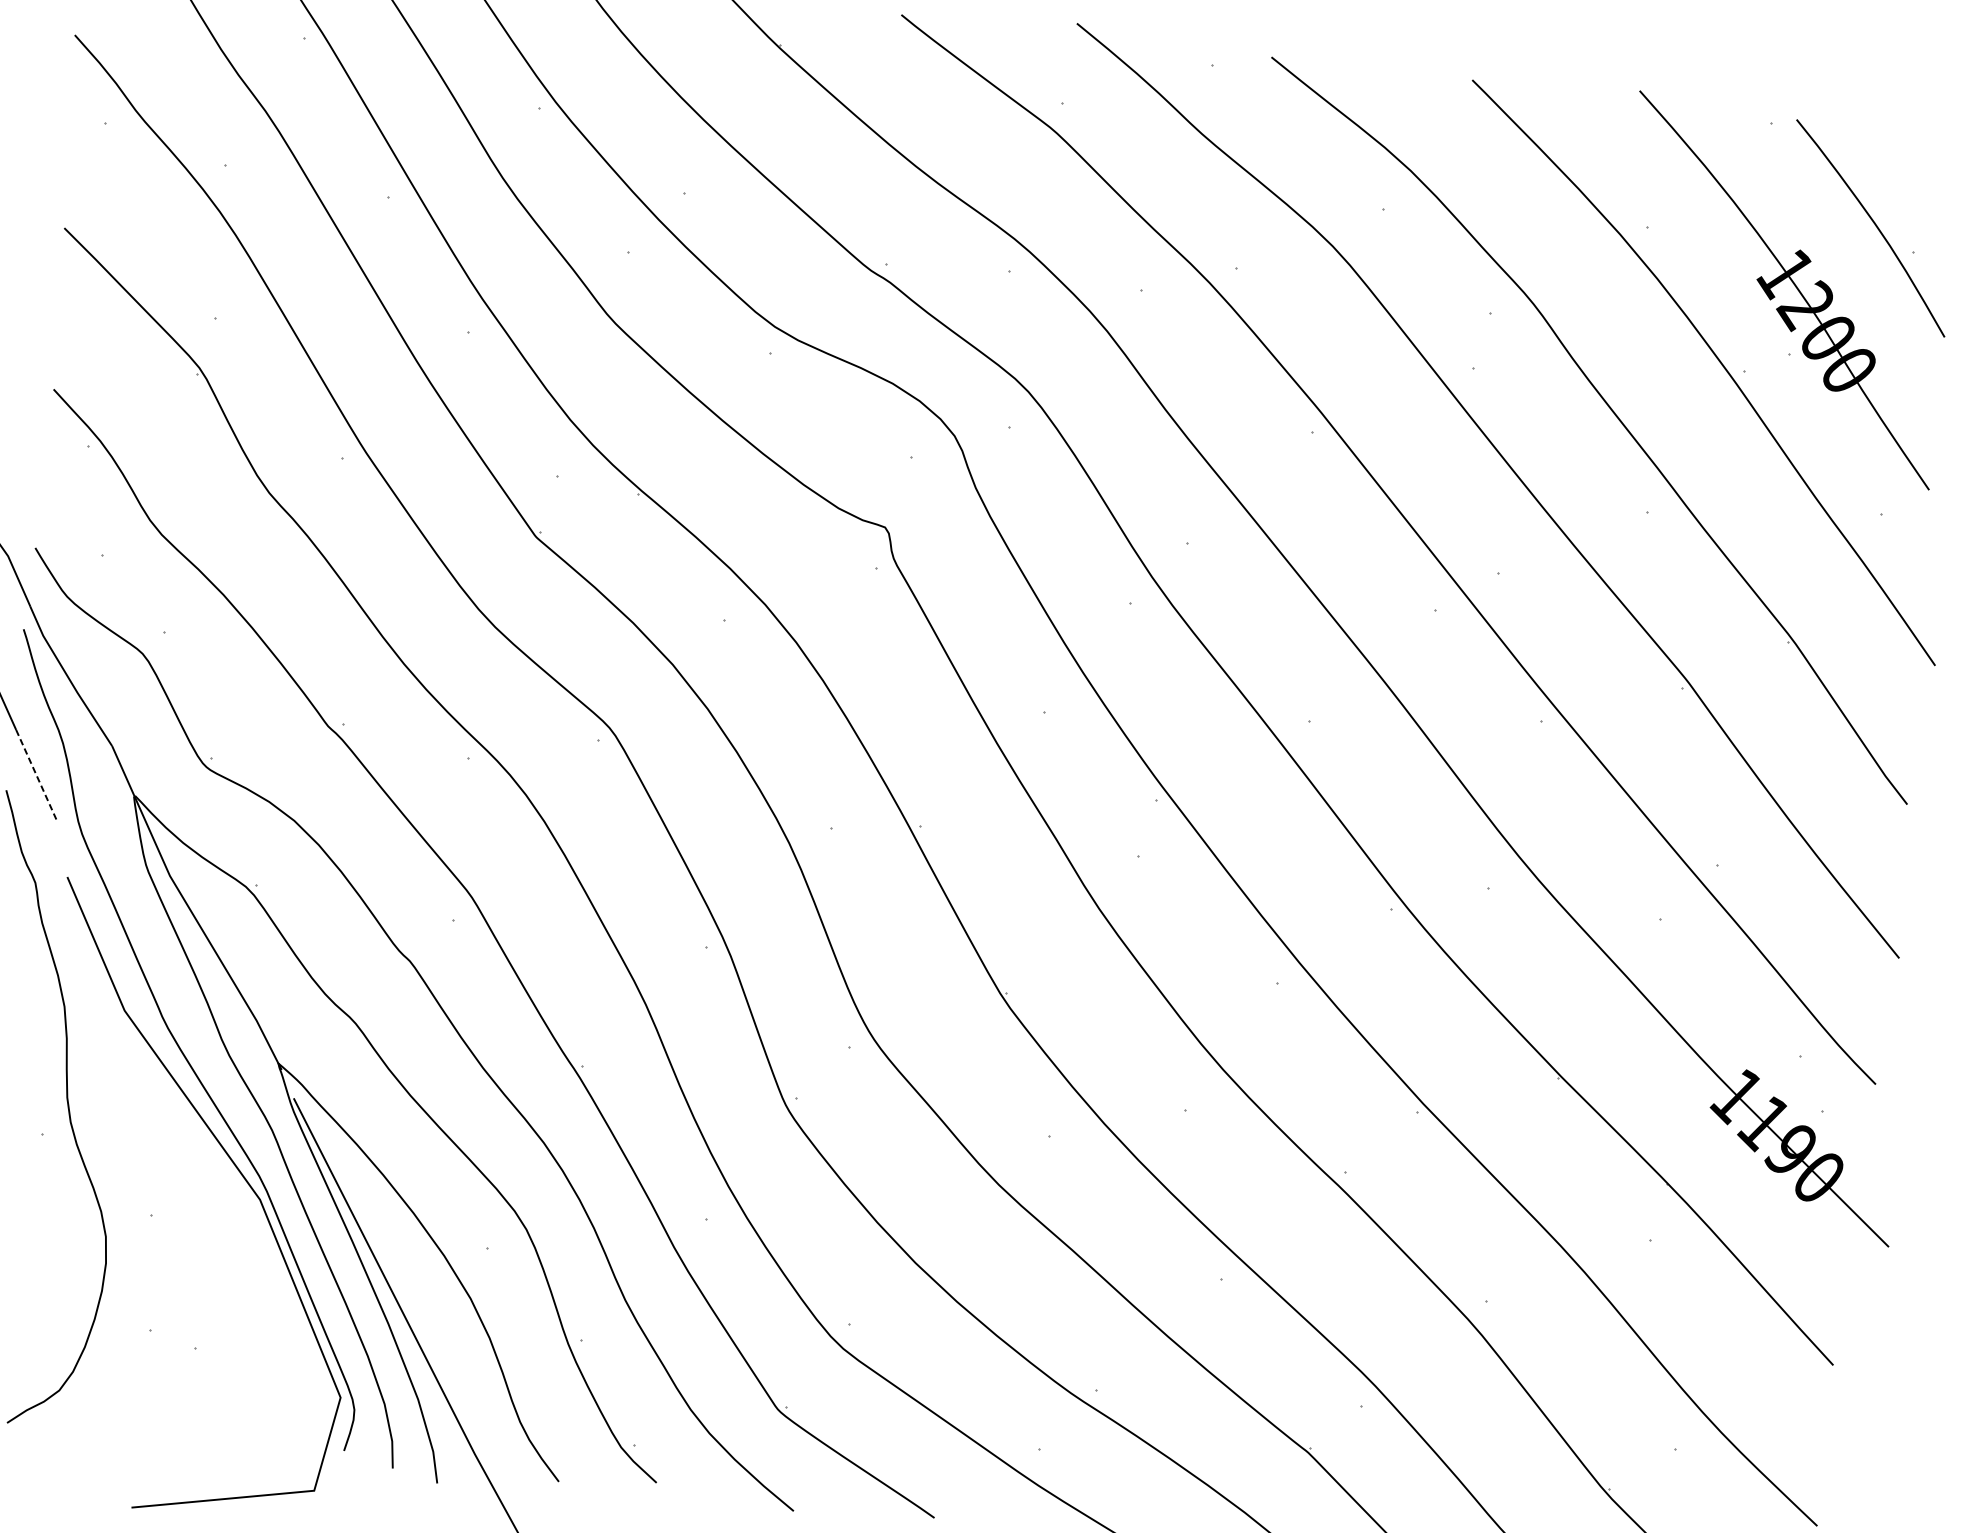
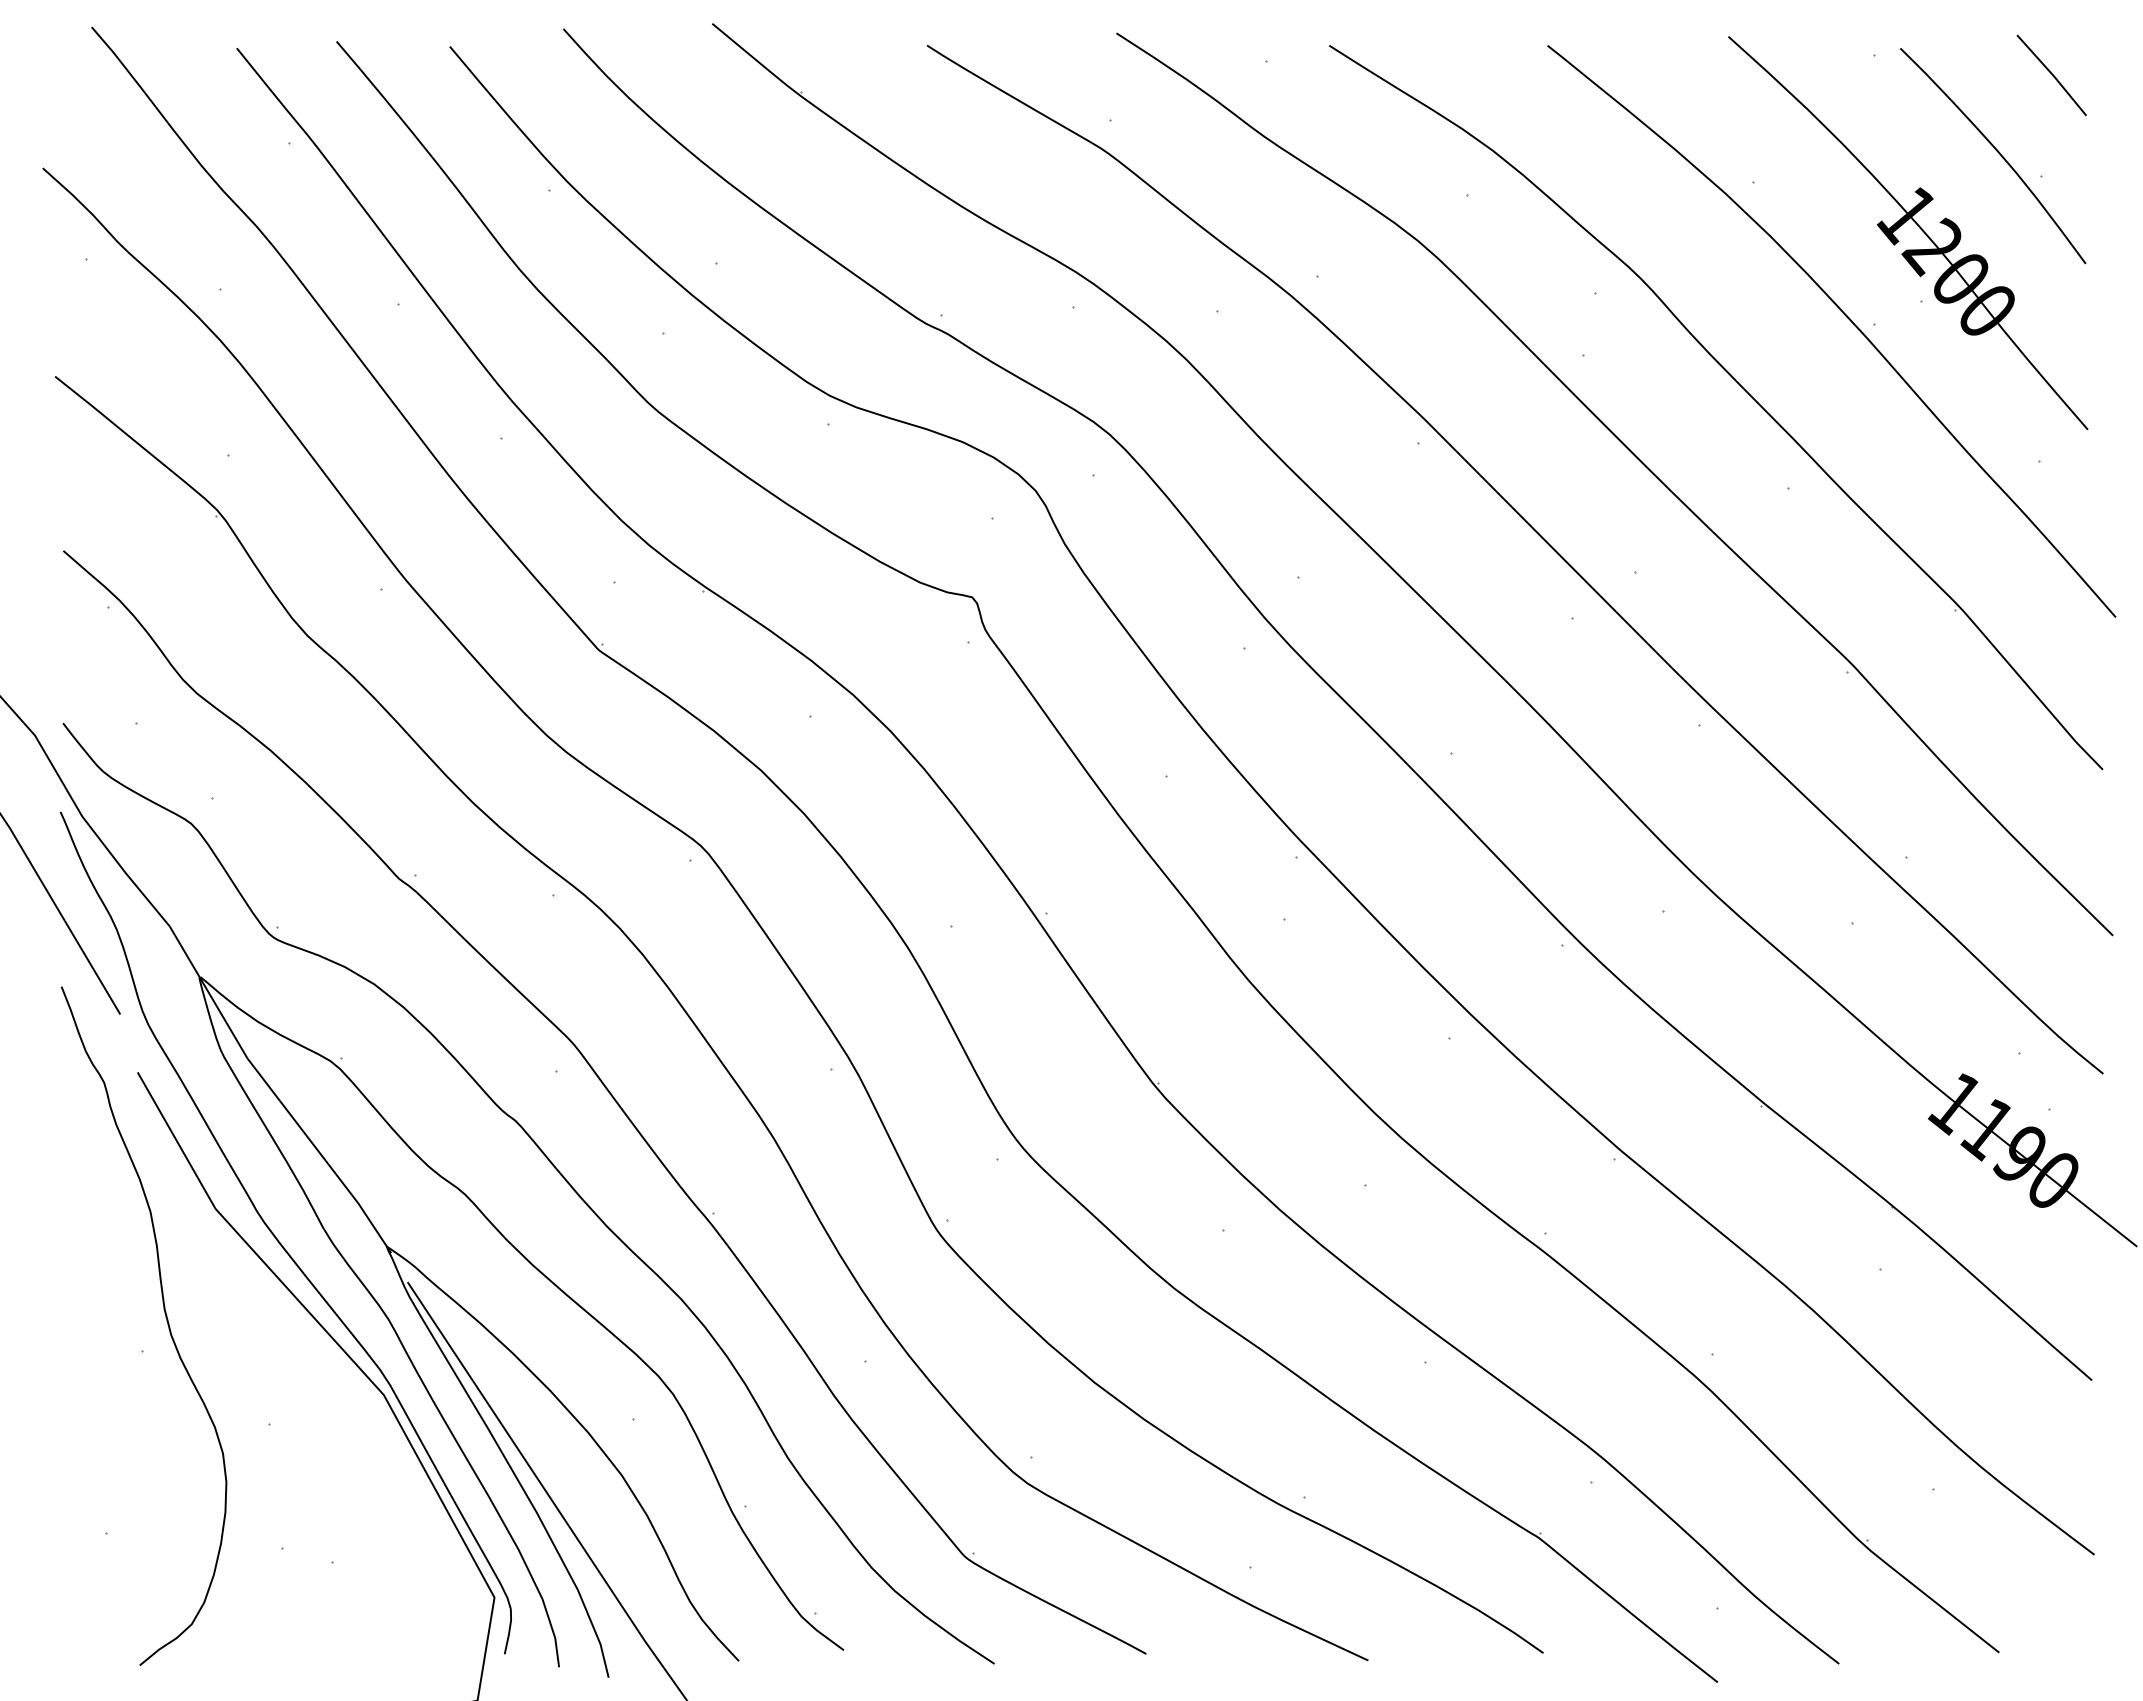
line: (1932, 160) -> (2051, 75), added
line: (36, 776) -> (92, 968), dashed -> solid

